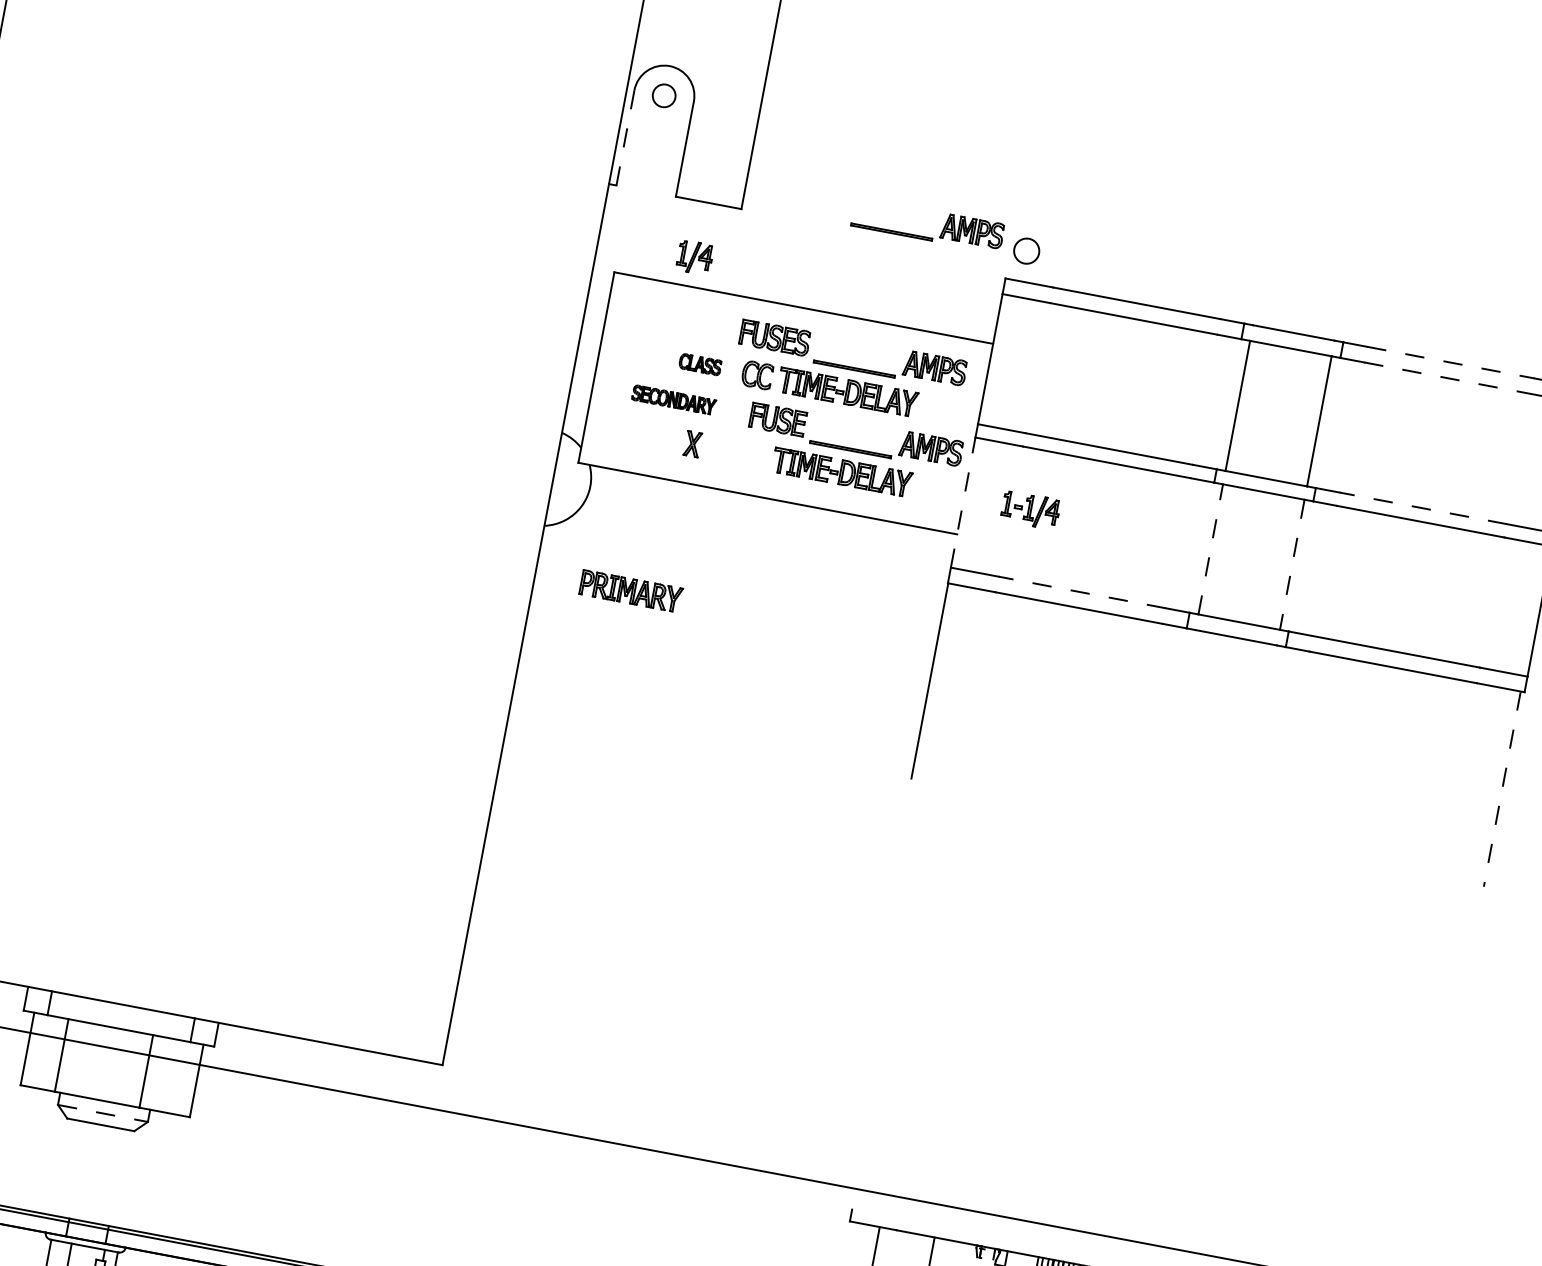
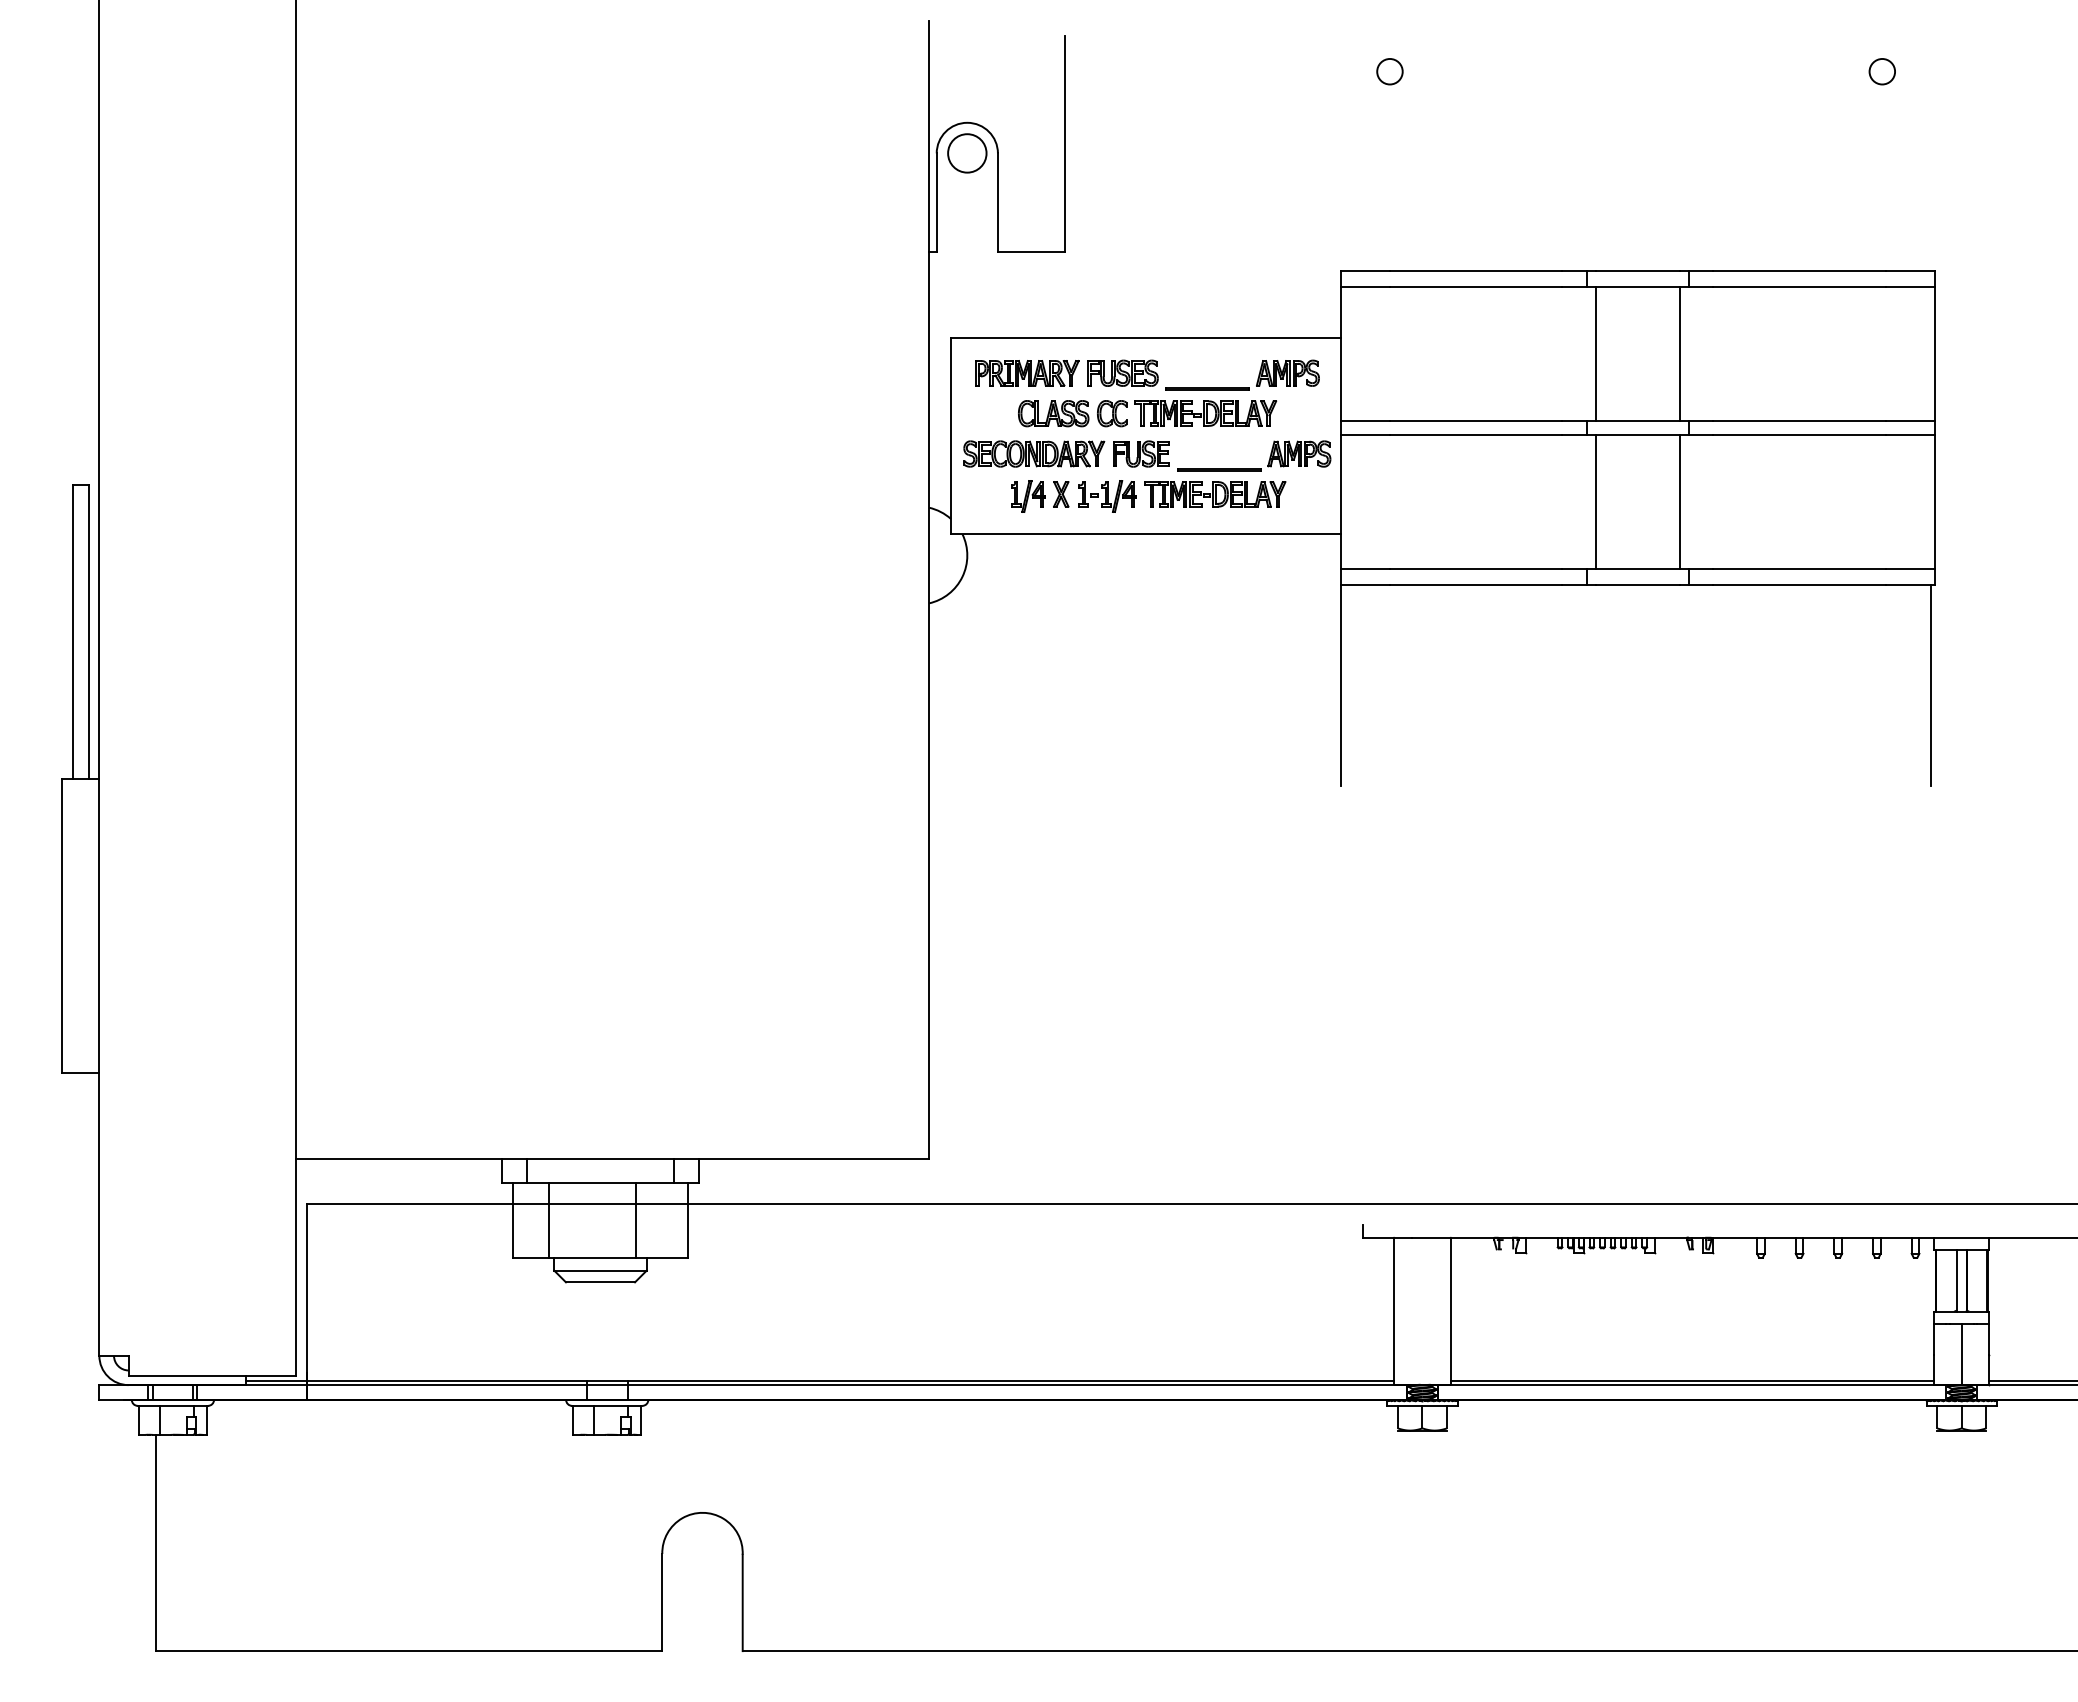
circle: (664, 95) -> (967, 153), size x1.67
line: (625, 136) -> (936, 201), dashed -> solid
part: (926, 237) -> (1254, 244), removed
circle: (1026, 250) -> (1389, 71), moved
part: (695, 257) -> (1028, 496), moved
line: (1451, 362) -> (1800, 270), dashed -> solid
part: (700, 364) -> (1053, 413), size x1.67
line: (1448, 377) -> (1800, 286), dashed -> solid
part: (674, 399) -> (1034, 453), size x1.67
line: (963, 502) -> (1341, 501), dashed -> solid
line: (1423, 507) -> (1799, 420), dashed -> solid
part: (1030, 510) -> (1107, 496), moved
line: (1210, 549) -> (1595, 501), dashed -> solid
line: (1291, 564) -> (1679, 501), dashed -> solid
part: (631, 591) -> (1027, 373), moved
line: (1081, 592) -> (1475, 568), dashed -> solid
line: (1501, 789) -> (1930, 685), dashed -> solid
line: (103, 1113) -> (601, 1270), dashed -> solid

